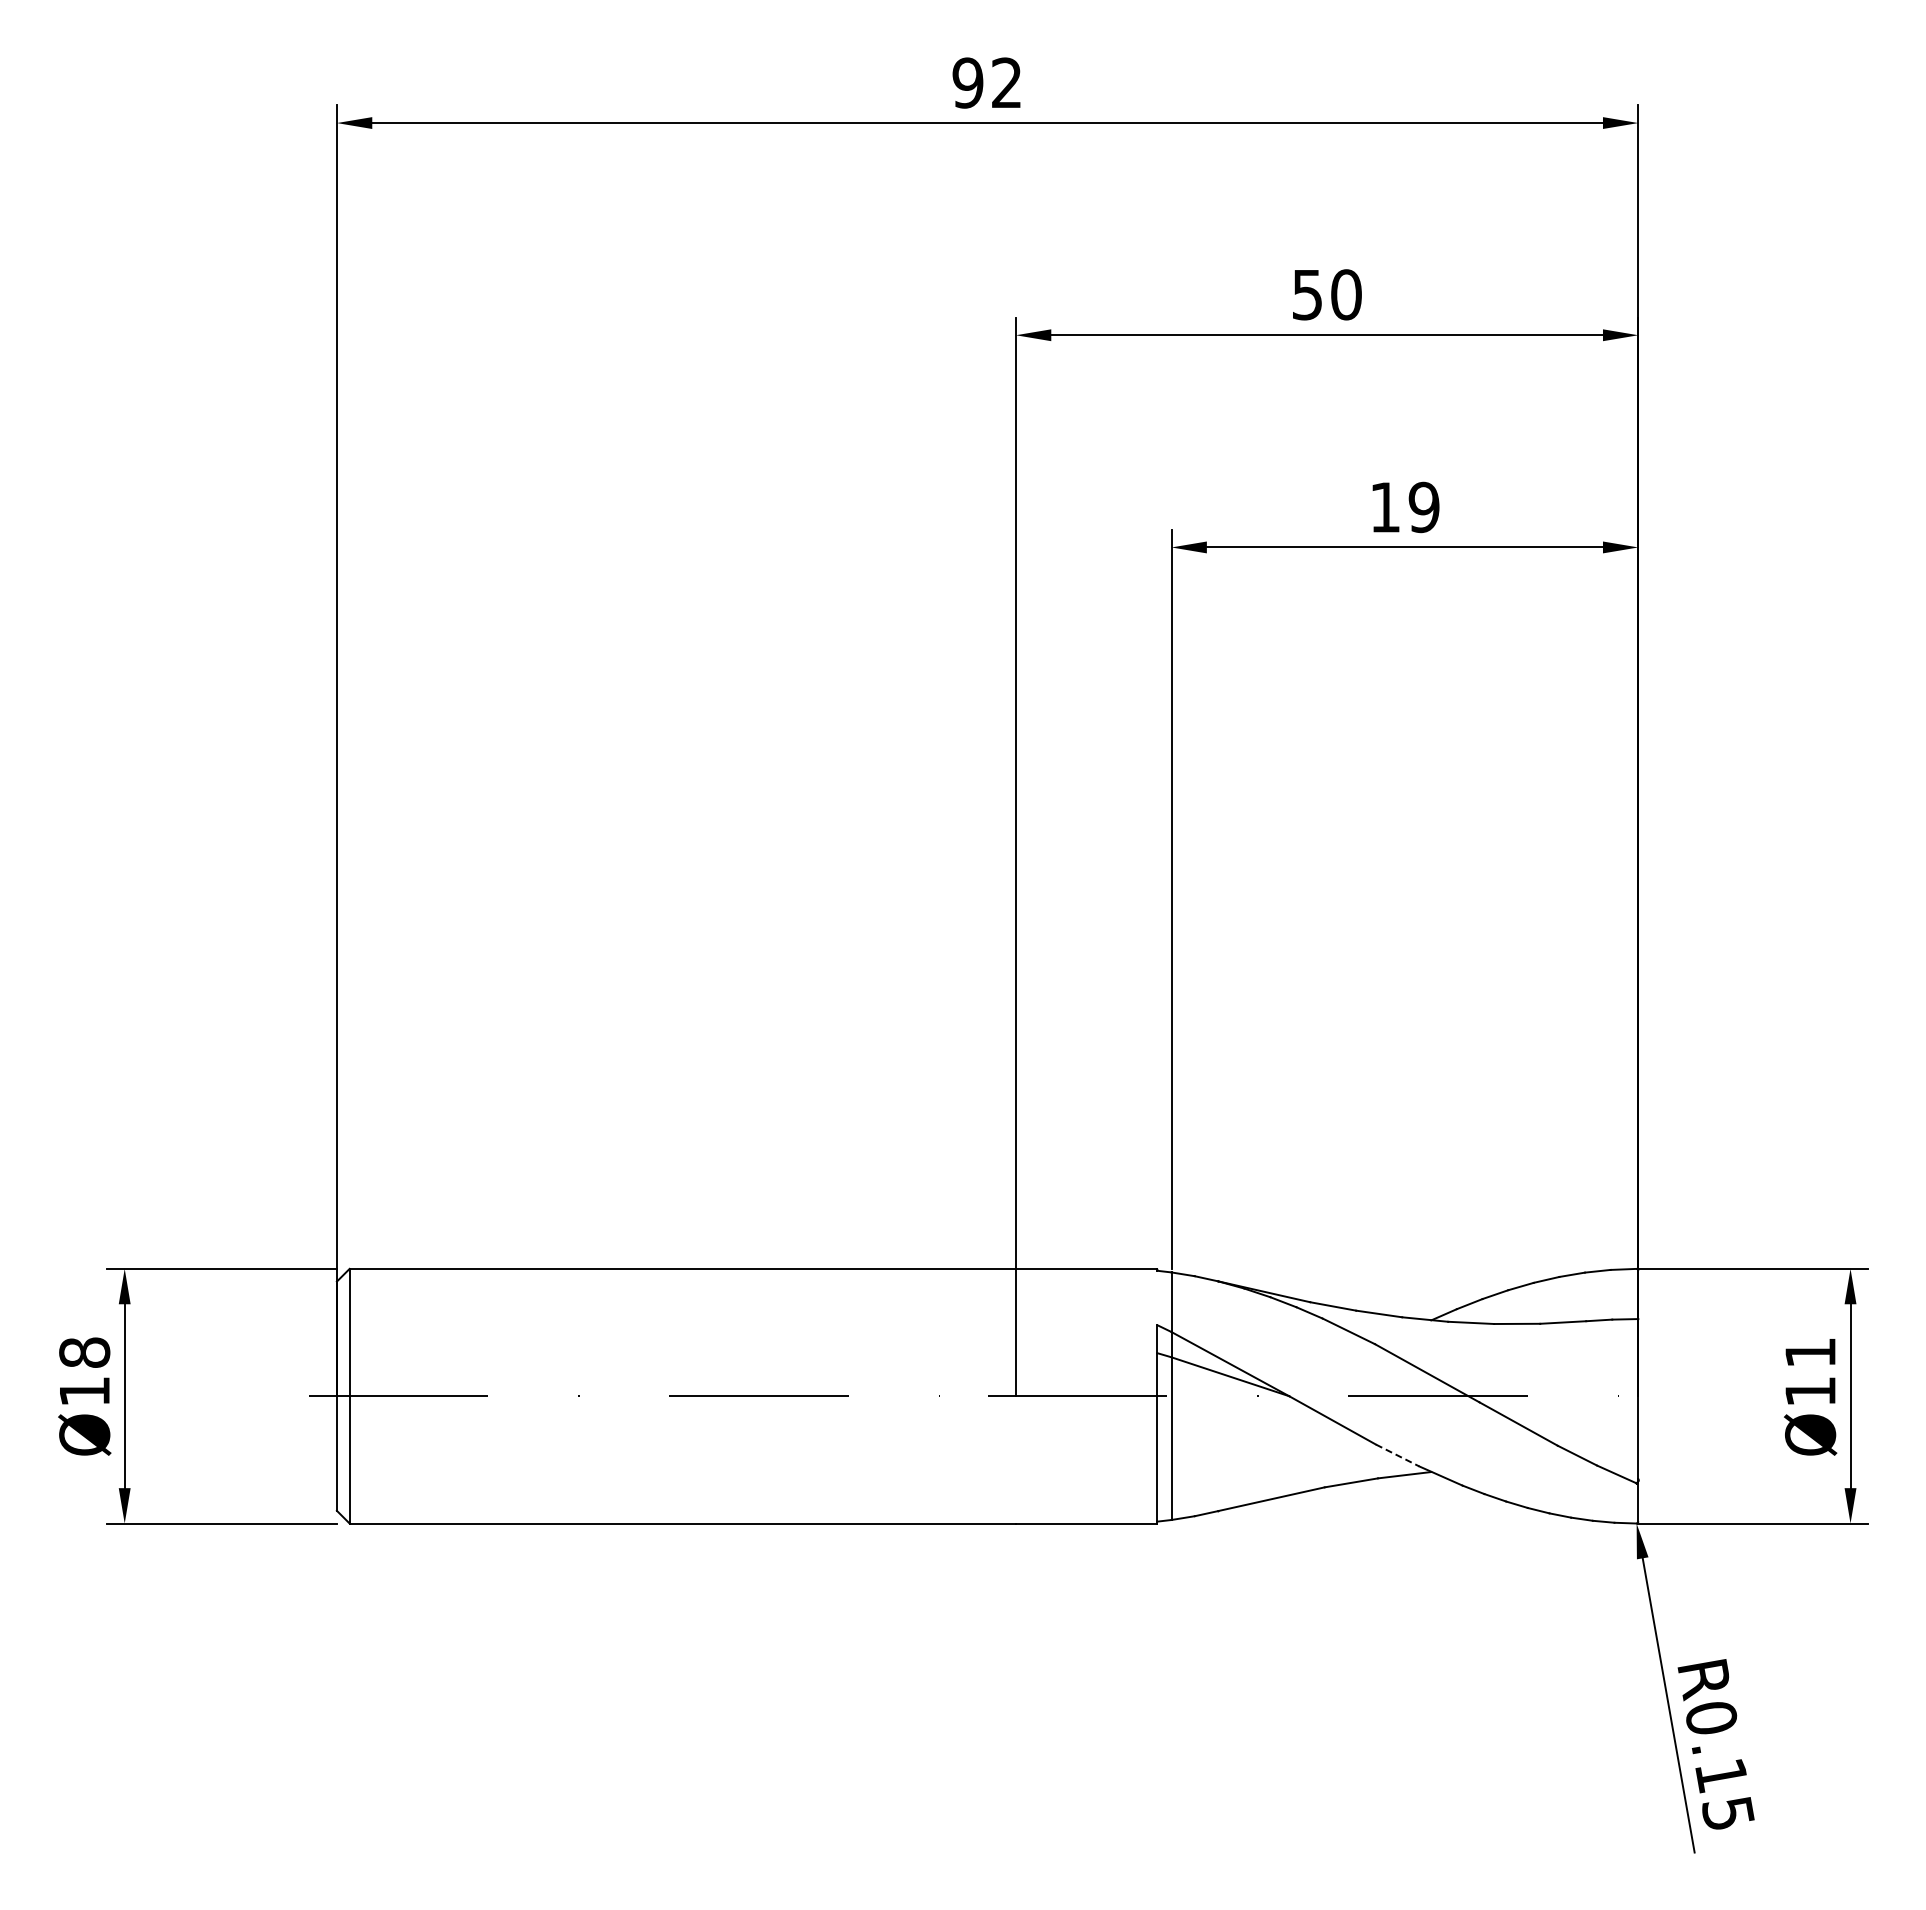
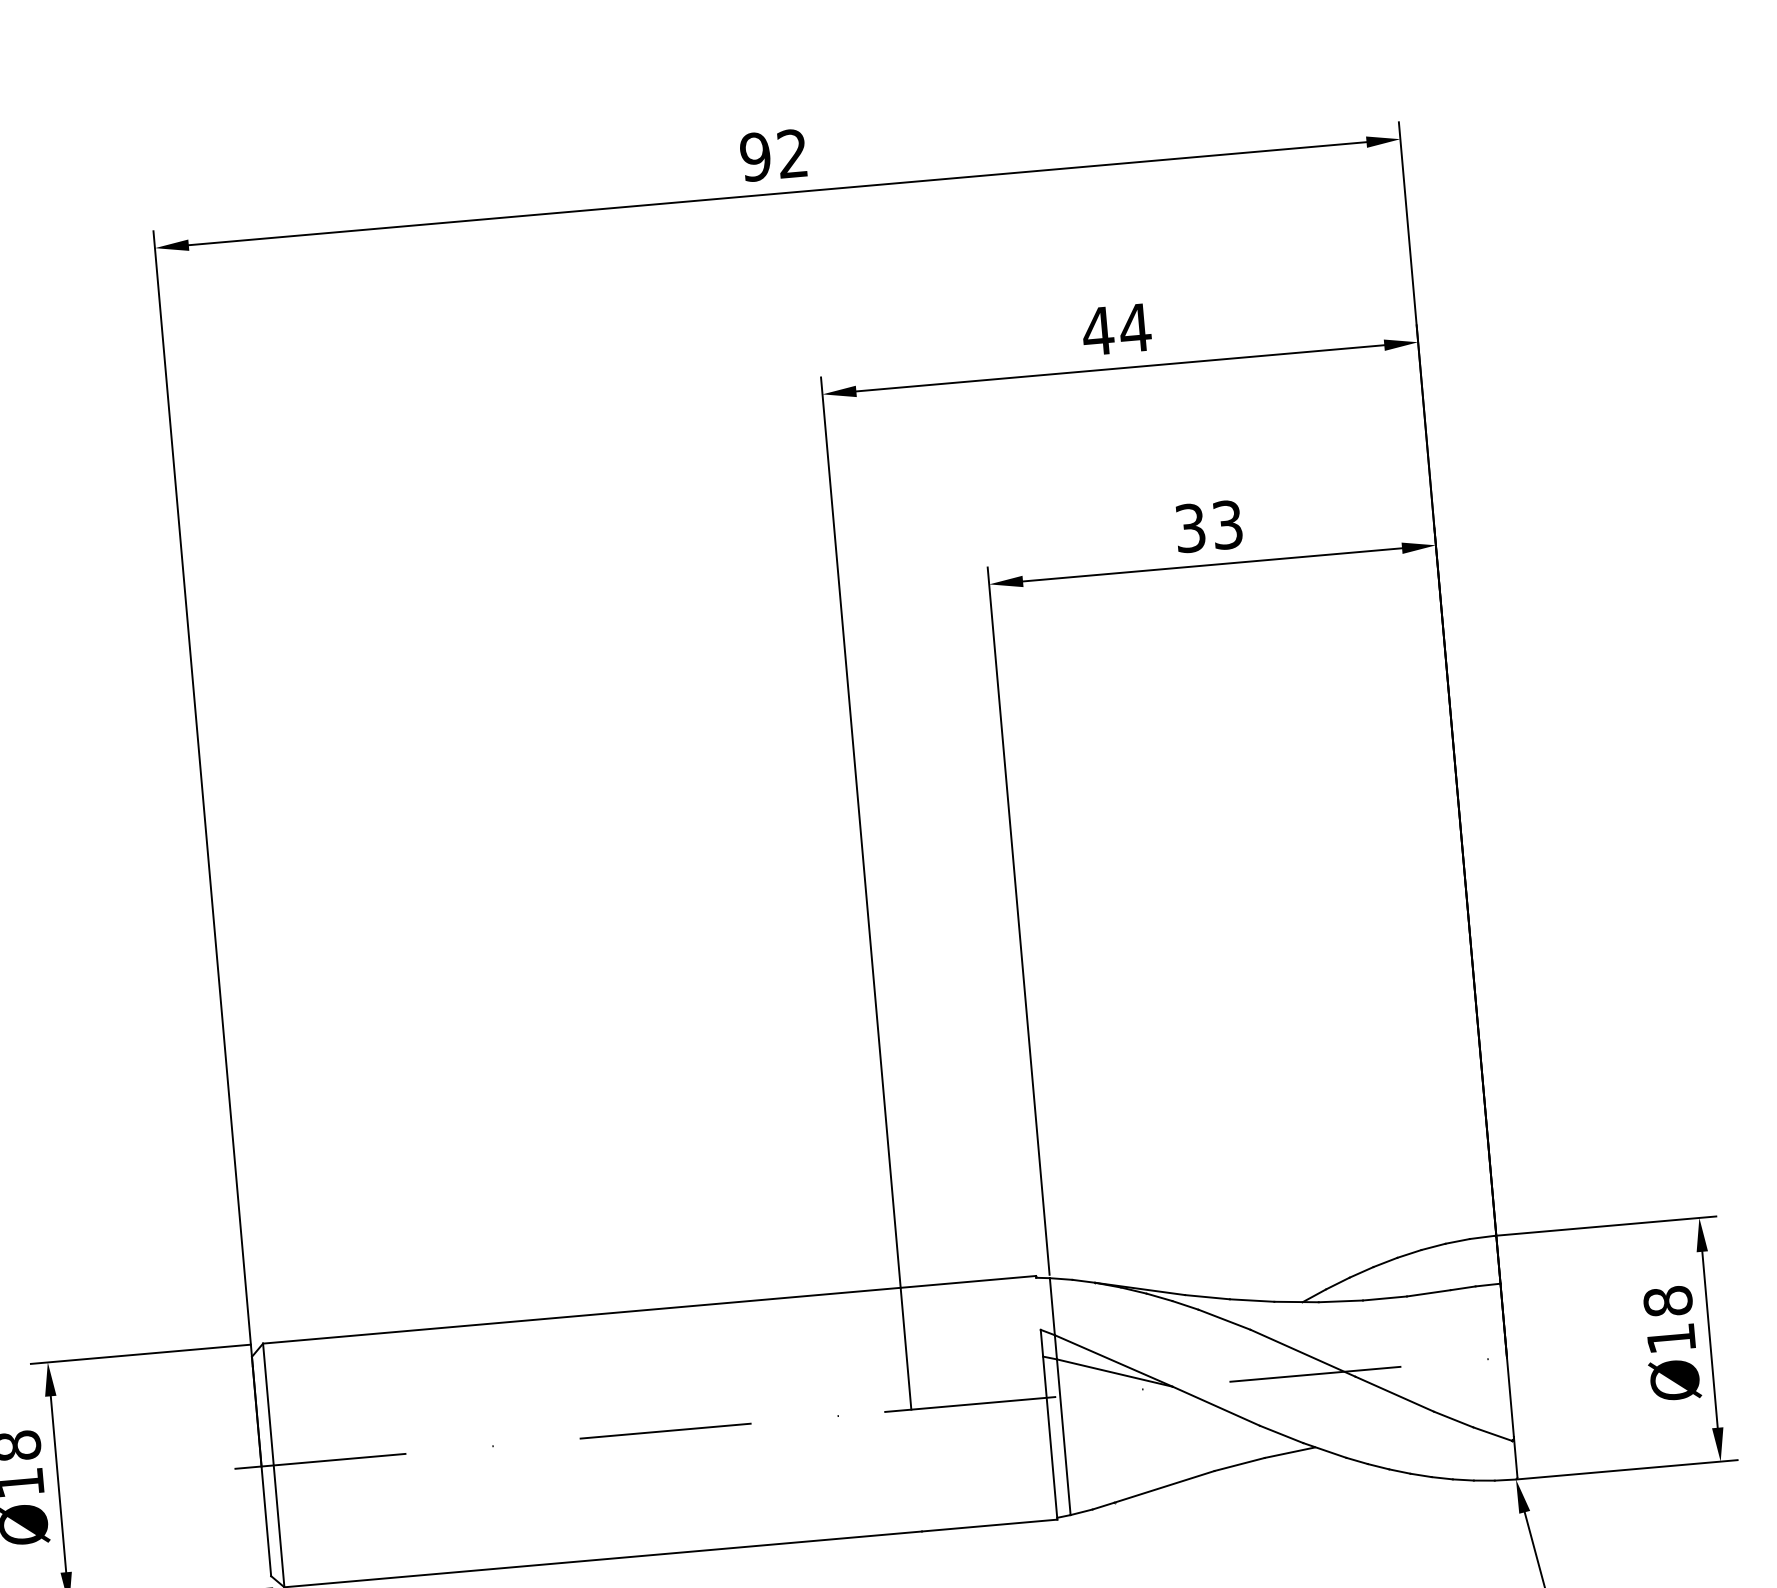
text: (1326, 294) -> (1116, 329), 50 -> 44
text: (1404, 507) -> (1208, 526), 19 -> 33
text: (1810, 1352) -> (1668, 1301), Ø11 -> Ø18
line: (1398, 1455) -> (1282, 1434), dashed -> solid

